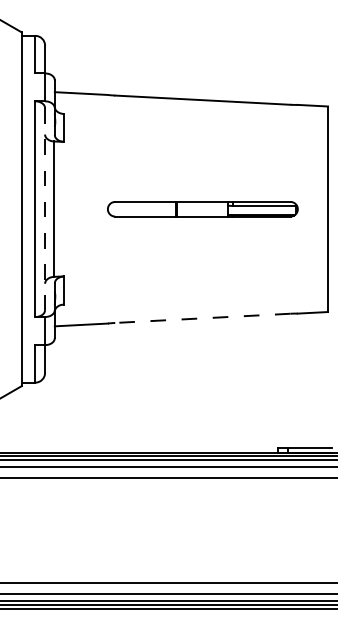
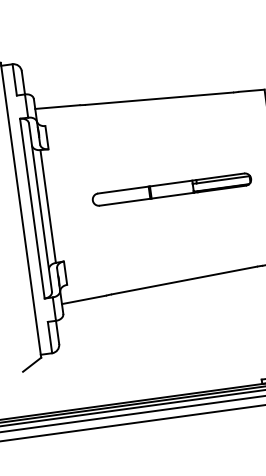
line: (45, 209) -> (40, 207), dashed -> solid
line: (202, 318) -> (184, 280), dashed -> solid

